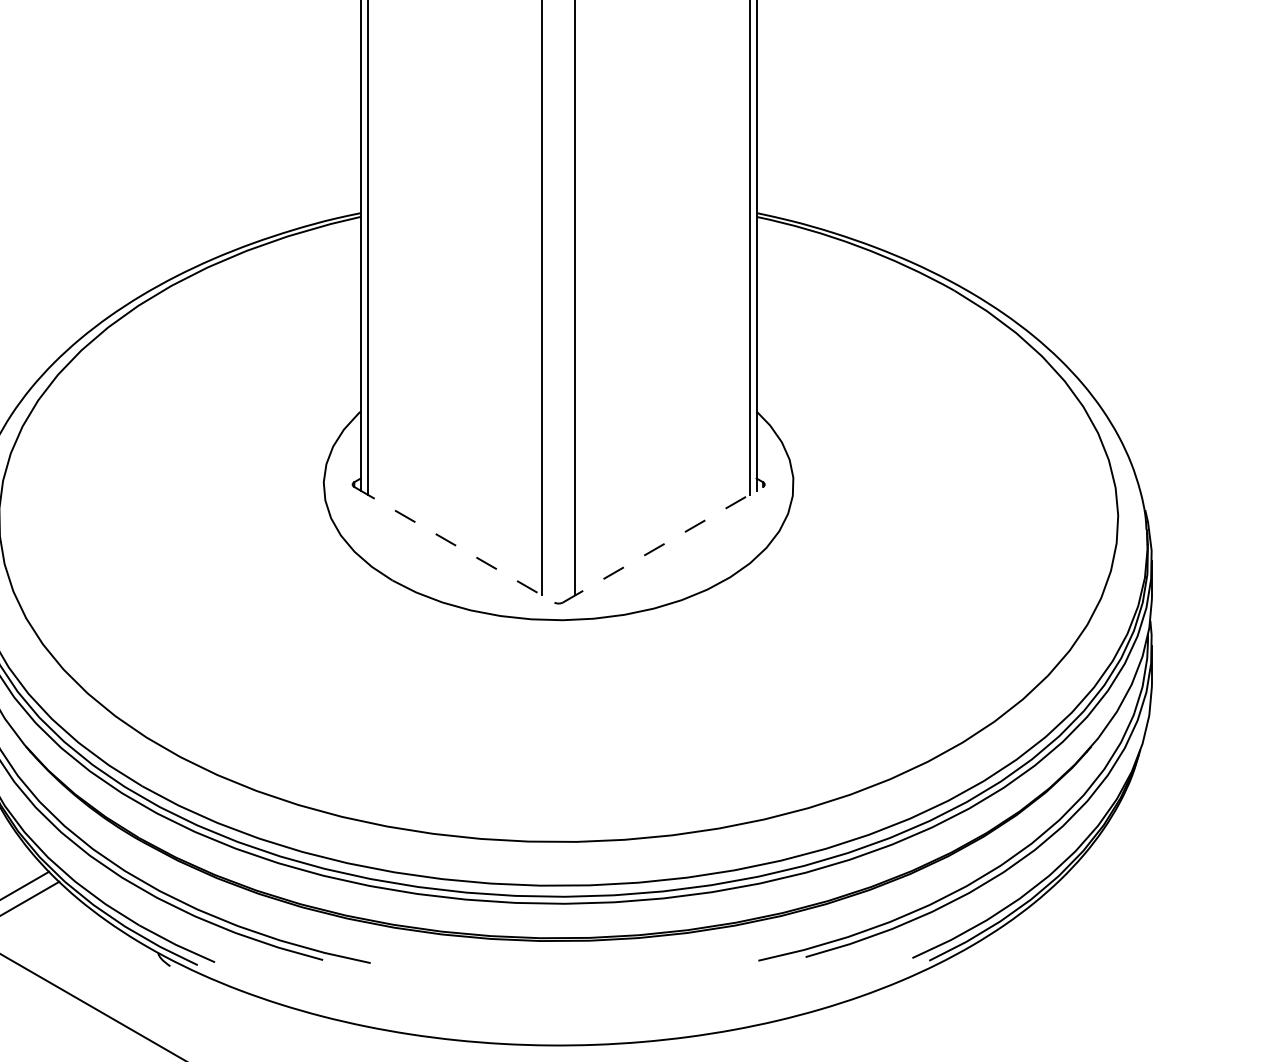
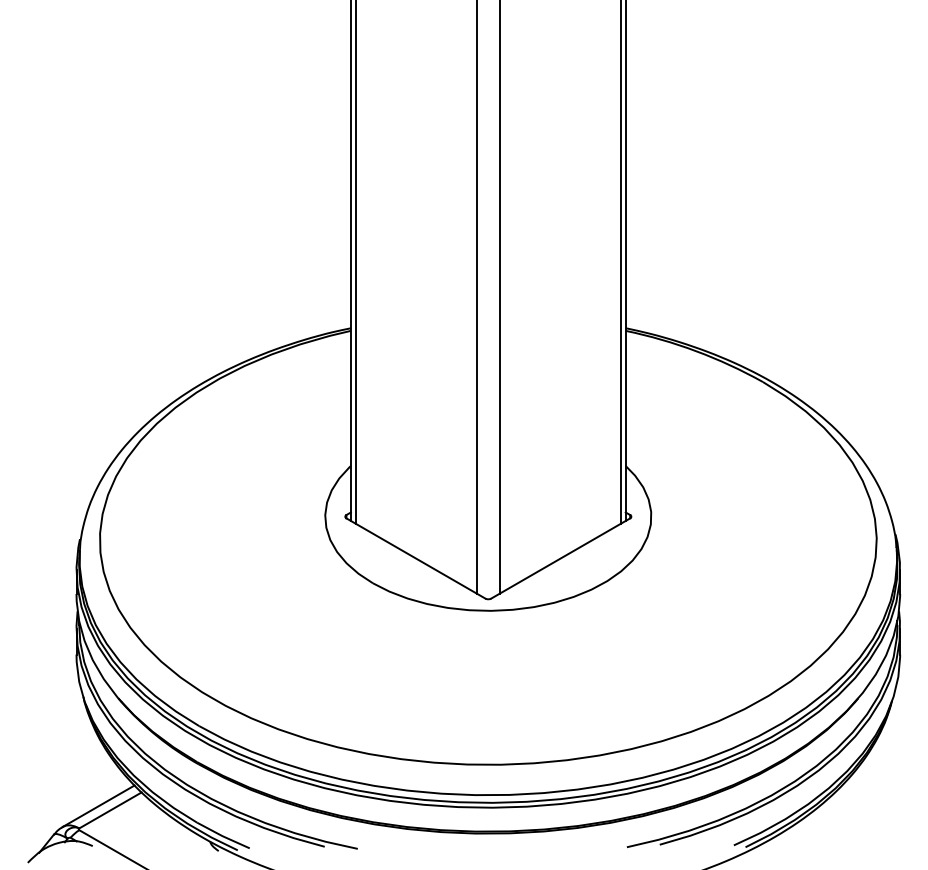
line: (455, 544) -> (416, 558), dashed -> solid
line: (664, 544) -> (561, 558), dashed -> solid

